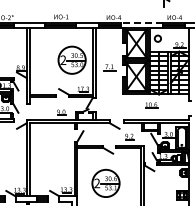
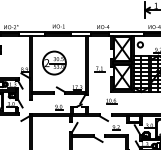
line: (141, 22) -> (126, 31), dashed -> solid
part: (71, 59) -> (53, 62), moved
part: (151, 105) -> (111, 101), moved

